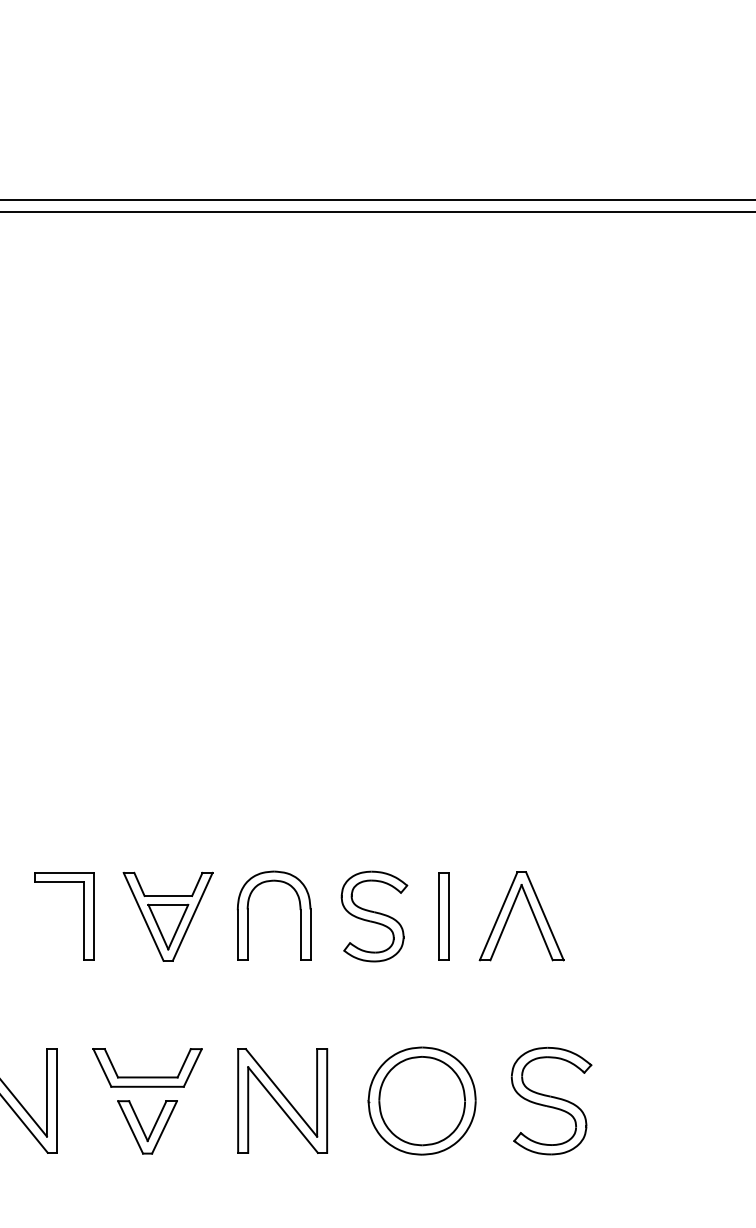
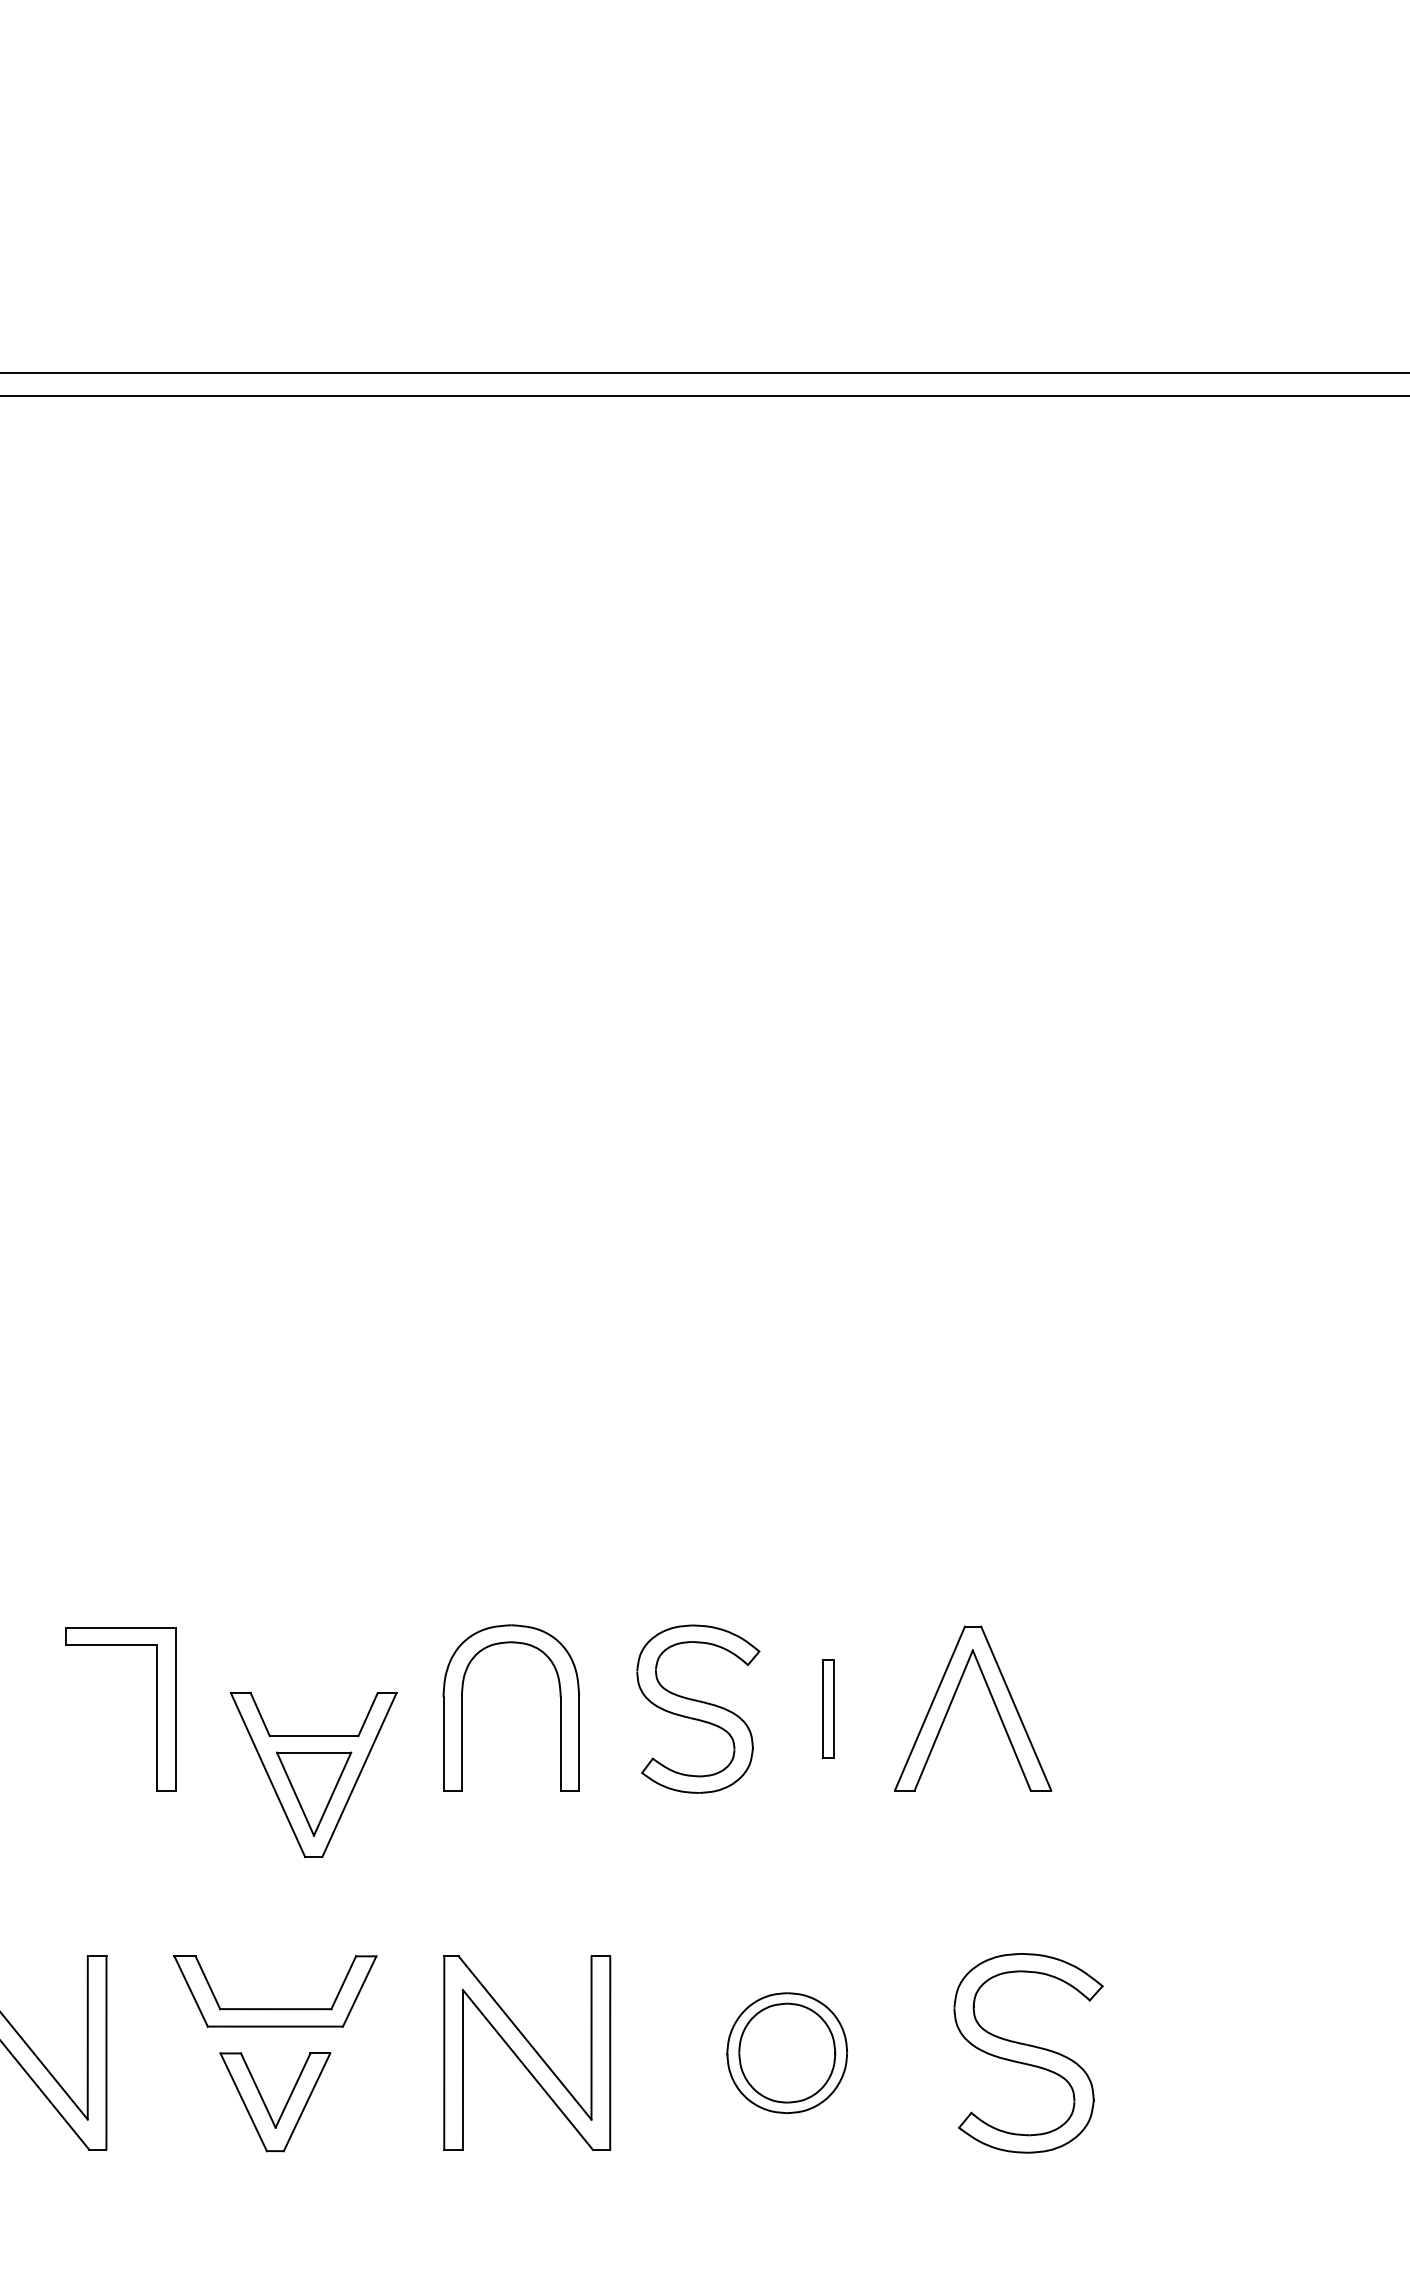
part: (167, 916) -> (312, 1774), moved
part: (443, 916) -> (827, 1709), size x0.6
part: (421, 1100) -> (786, 2052), size x0.6

